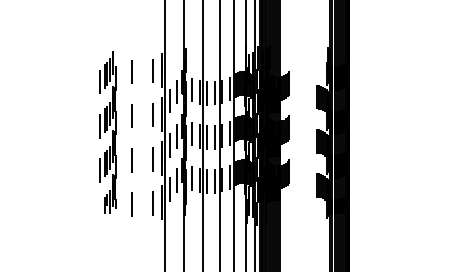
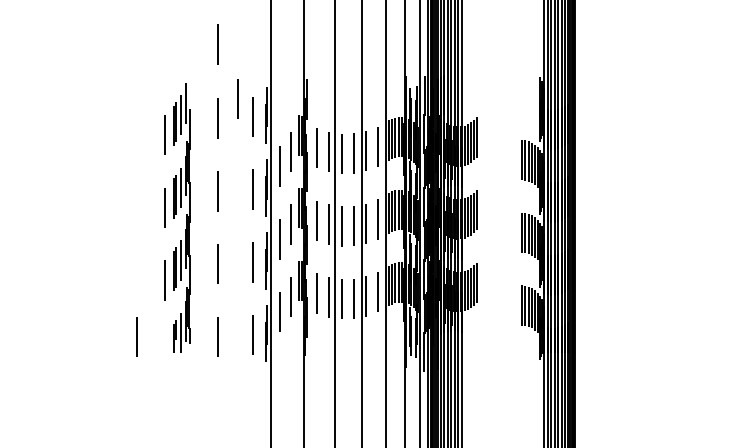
line: (131, 26) -> (216, 43), added
line: (143, 59) -> (236, 97), added
line: (82, 204) -> (135, 336), added

